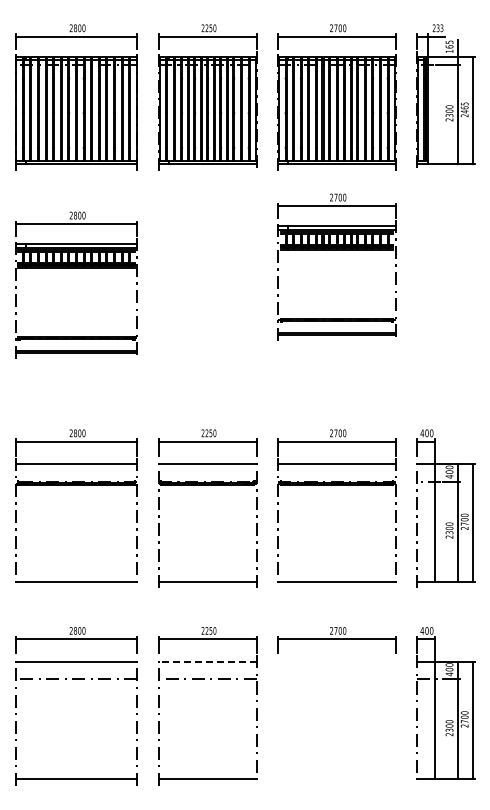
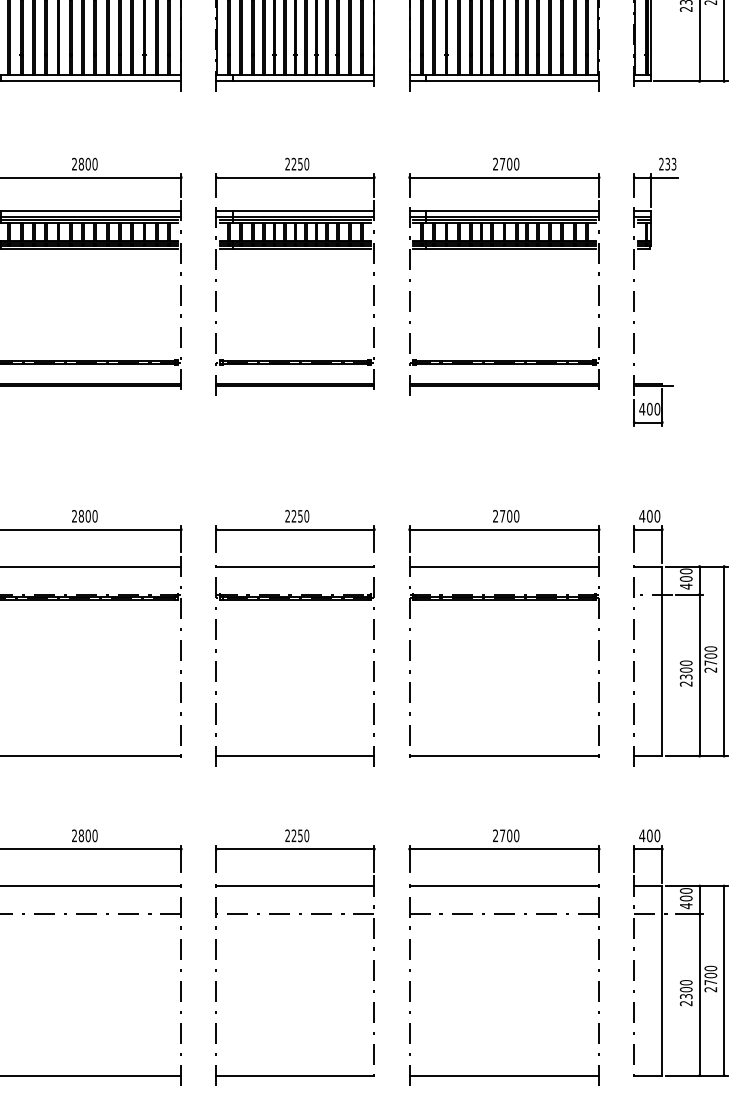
part: (336, 250) -> (503, 249), moved
part: (207, 268) -> (294, 249), added
part: (417, 294) -> (634, 291), added
line: (207, 661) -> (294, 885), dashed -> solid
part: (336, 679) -> (503, 914), added

